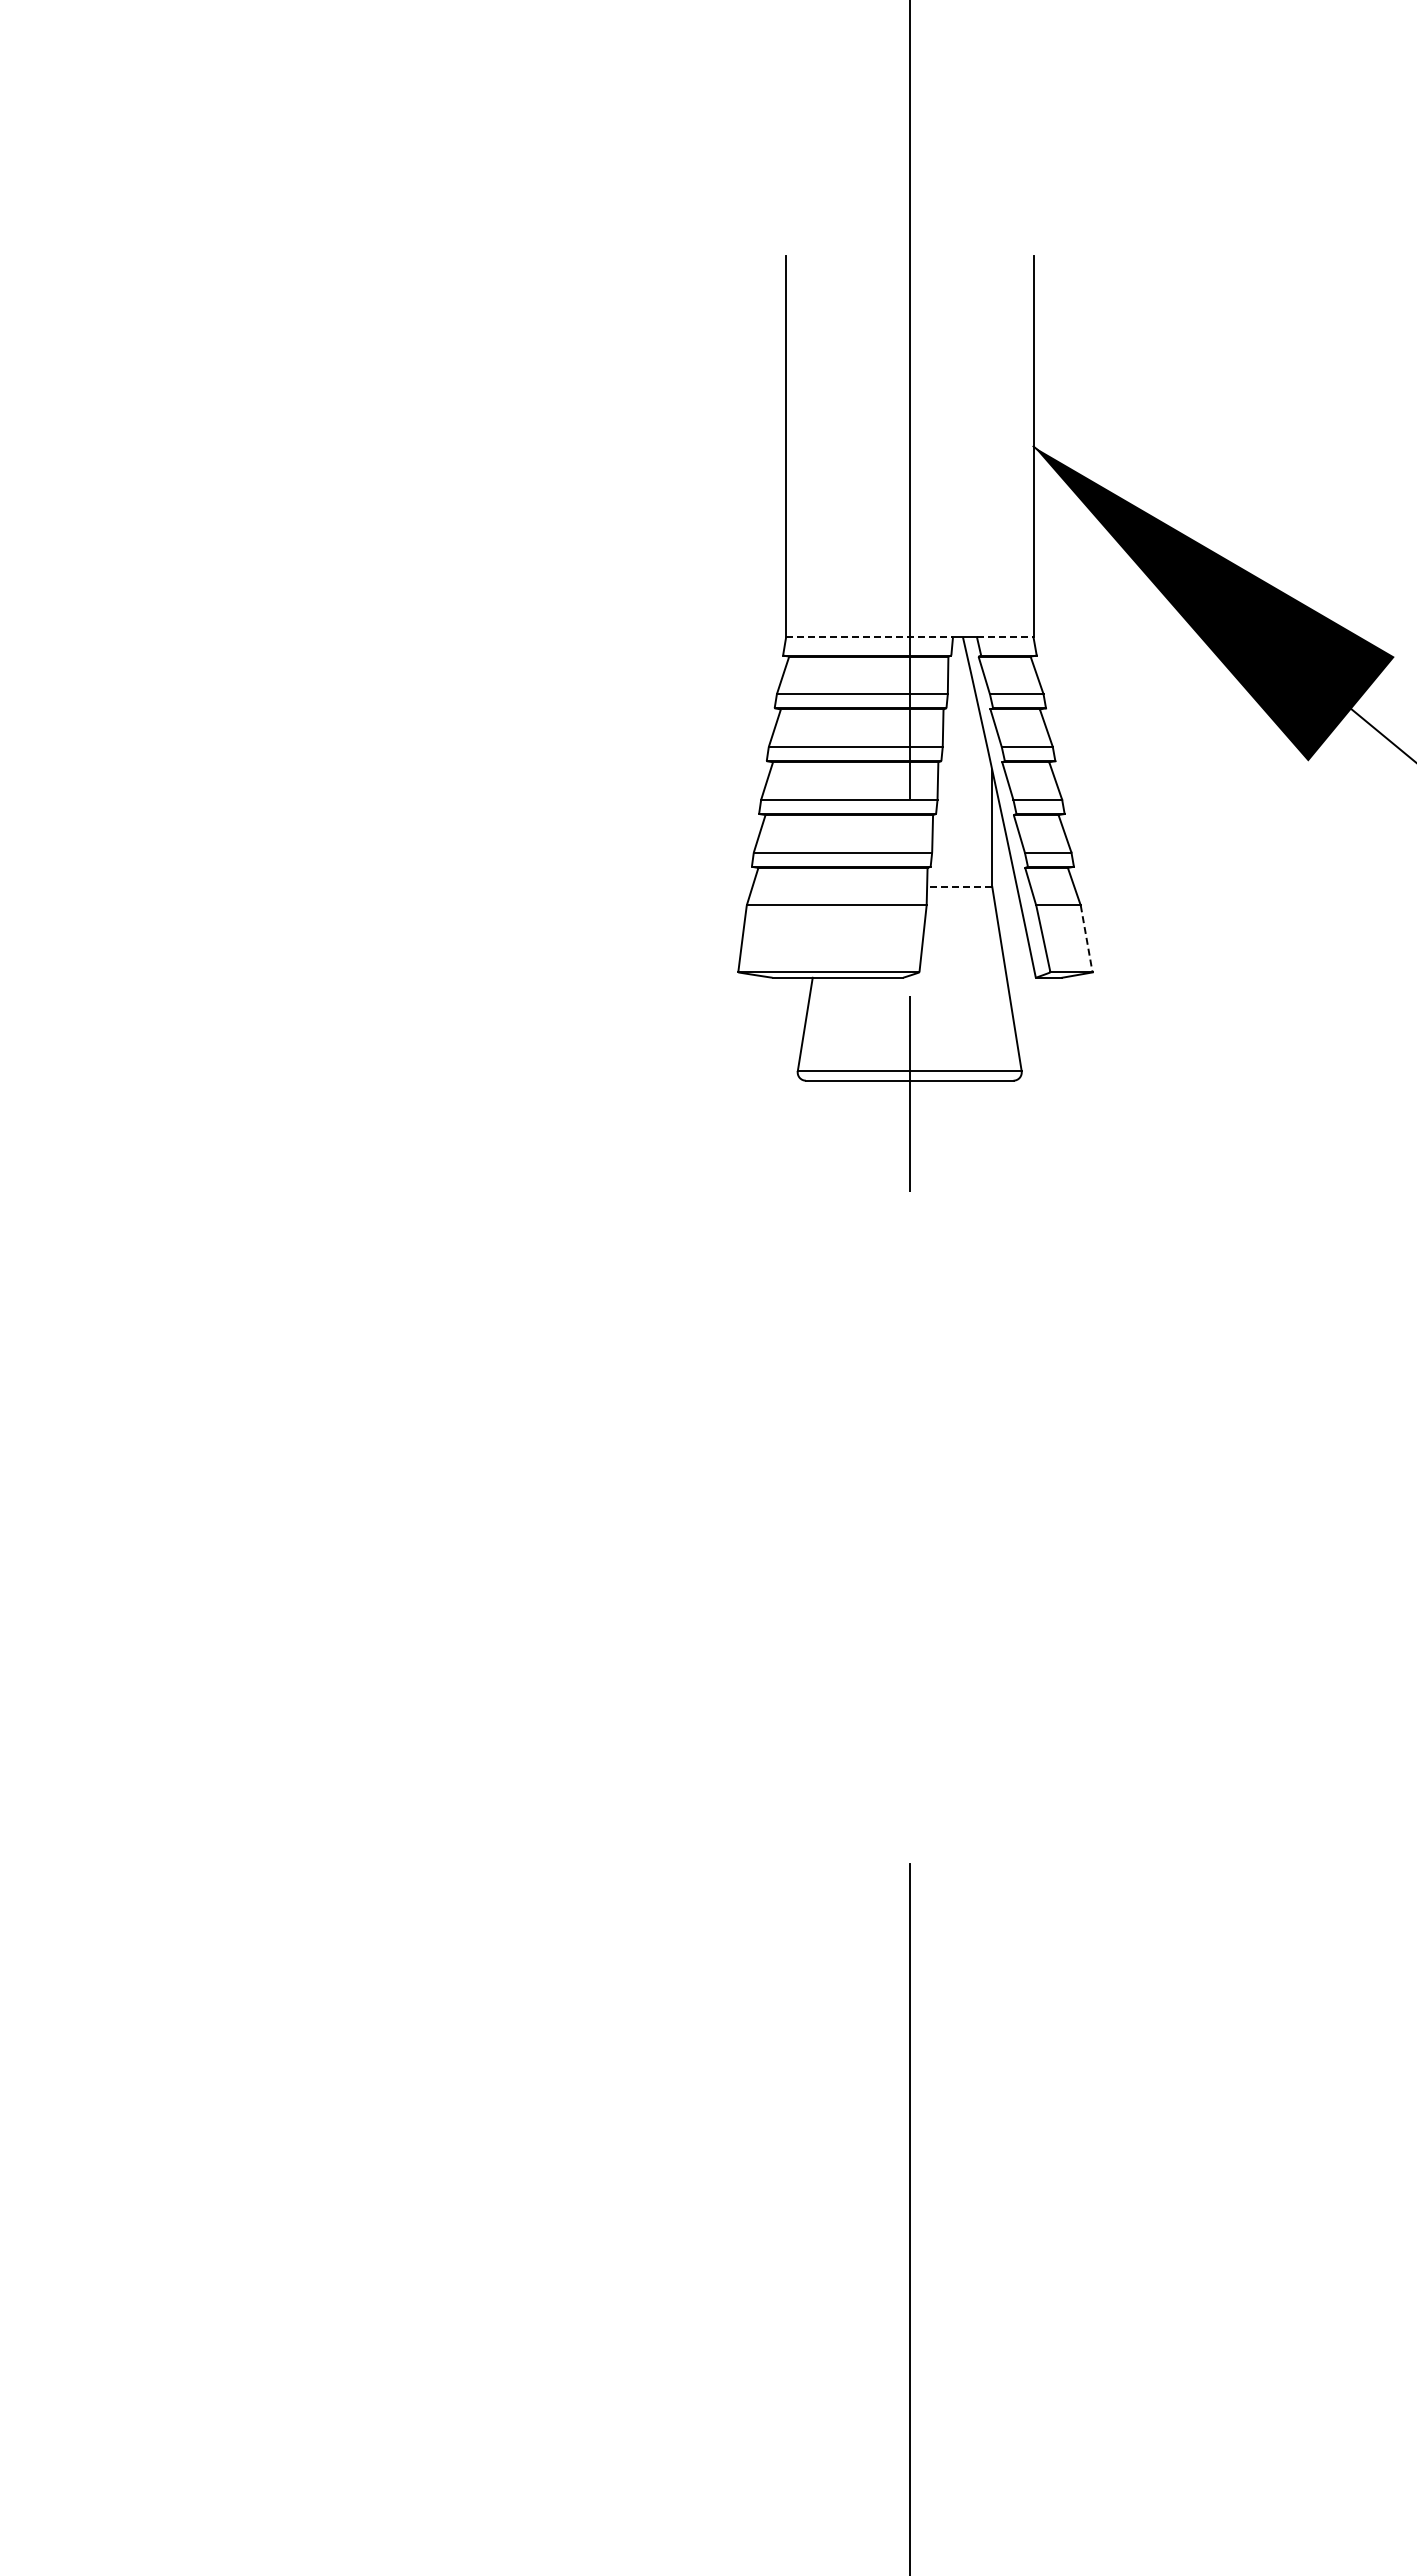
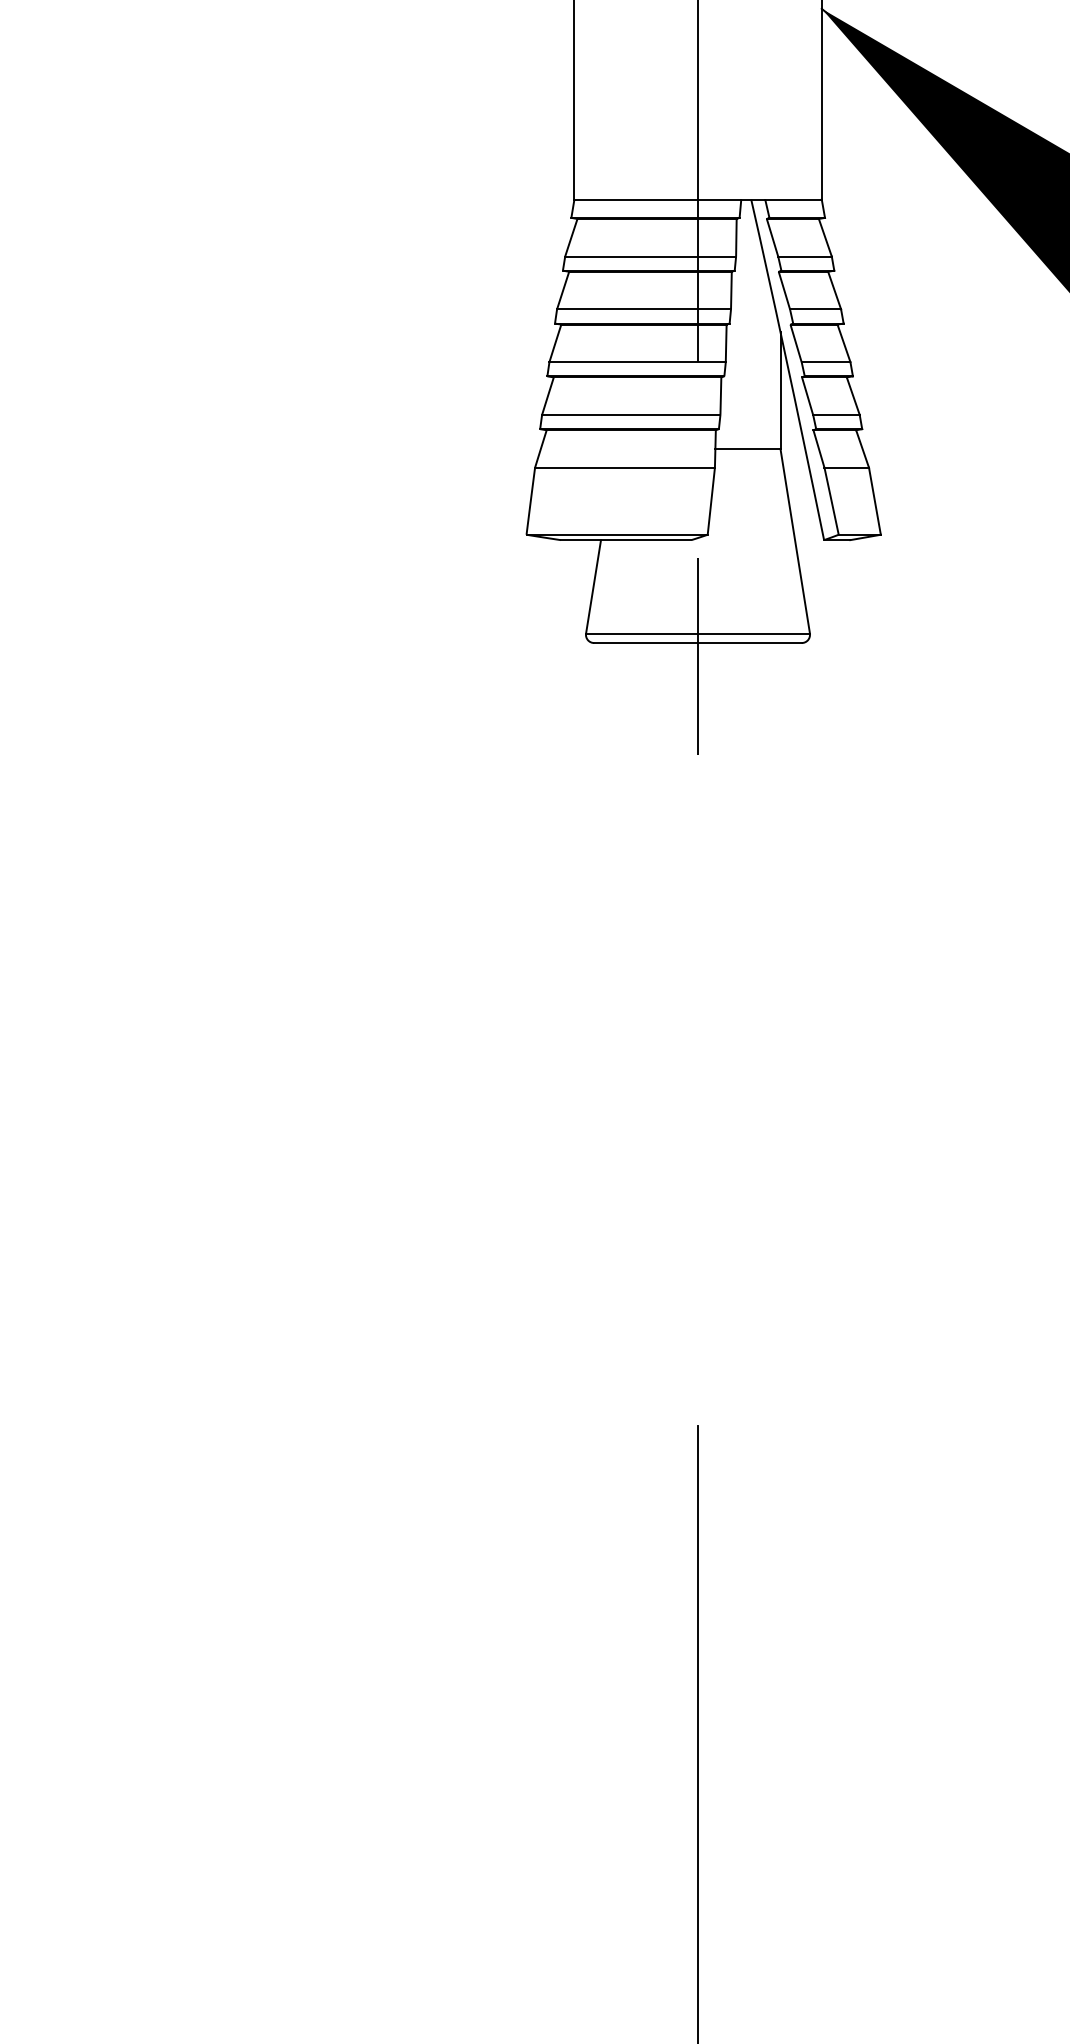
line: (870, 637) -> (658, 199), dashed -> solid
line: (1005, 637) -> (793, 199), dashed -> solid
line: (959, 886) -> (747, 448), dashed -> solid
line: (1086, 939) -> (874, 501), dashed -> solid

